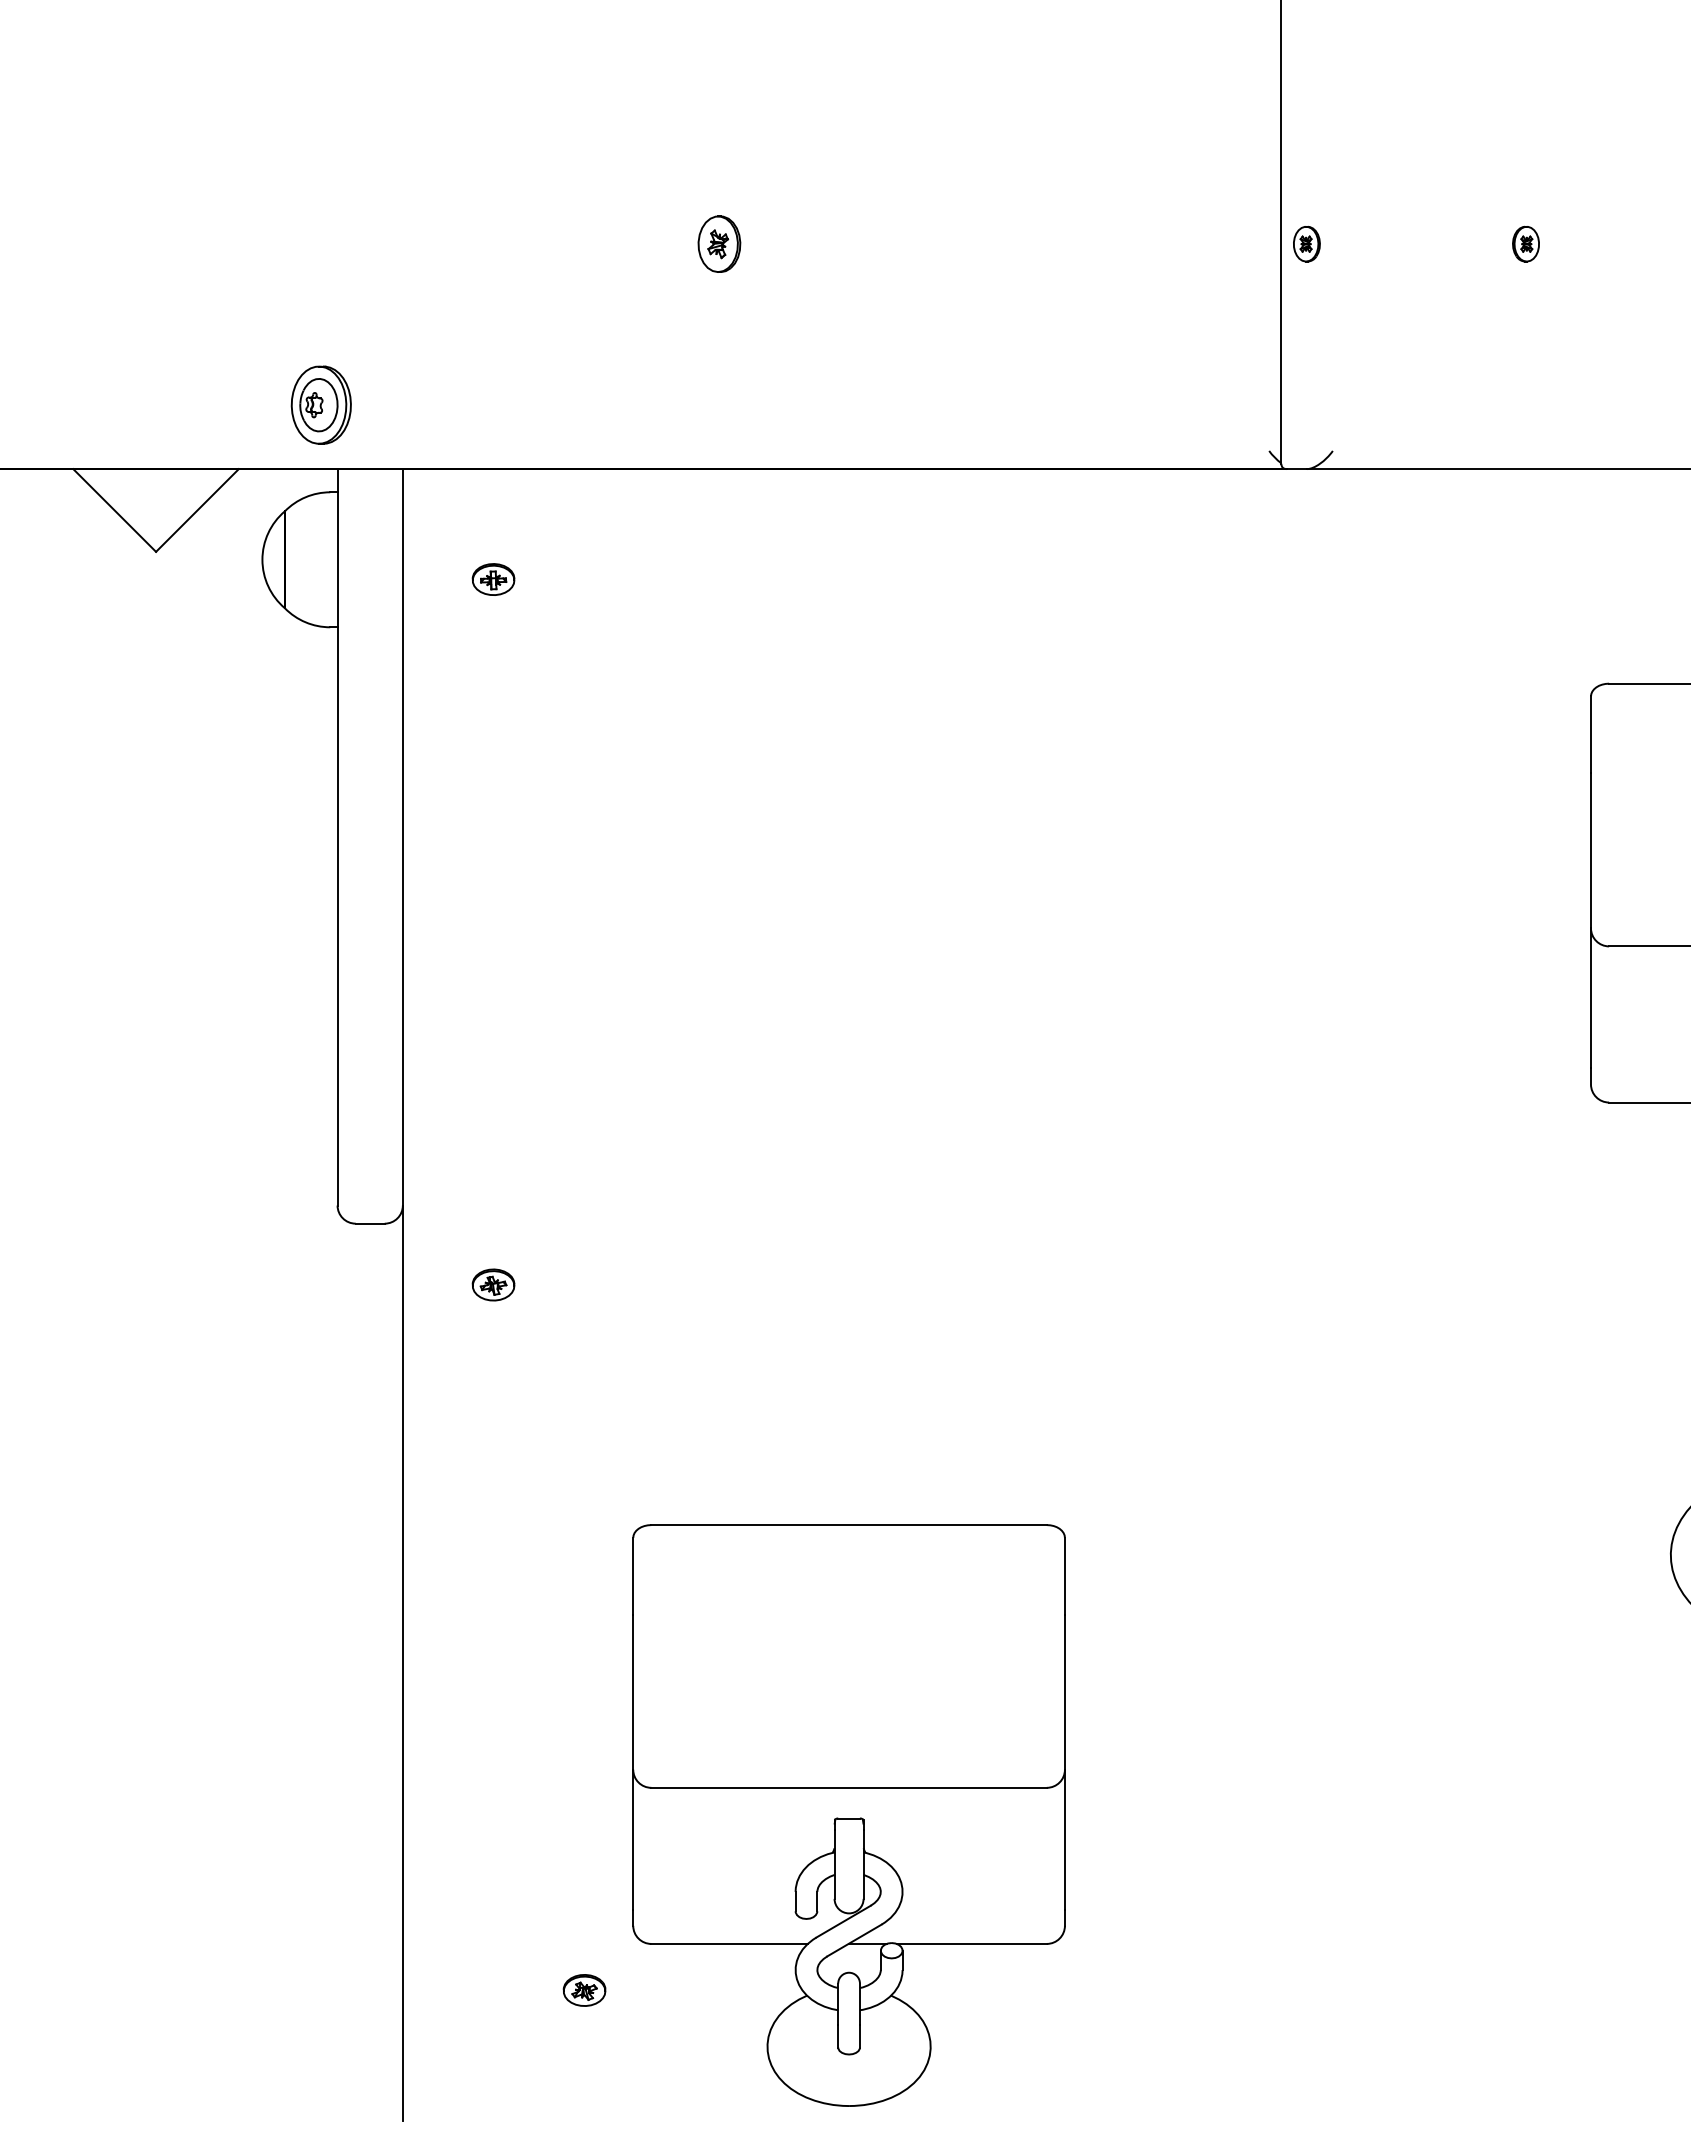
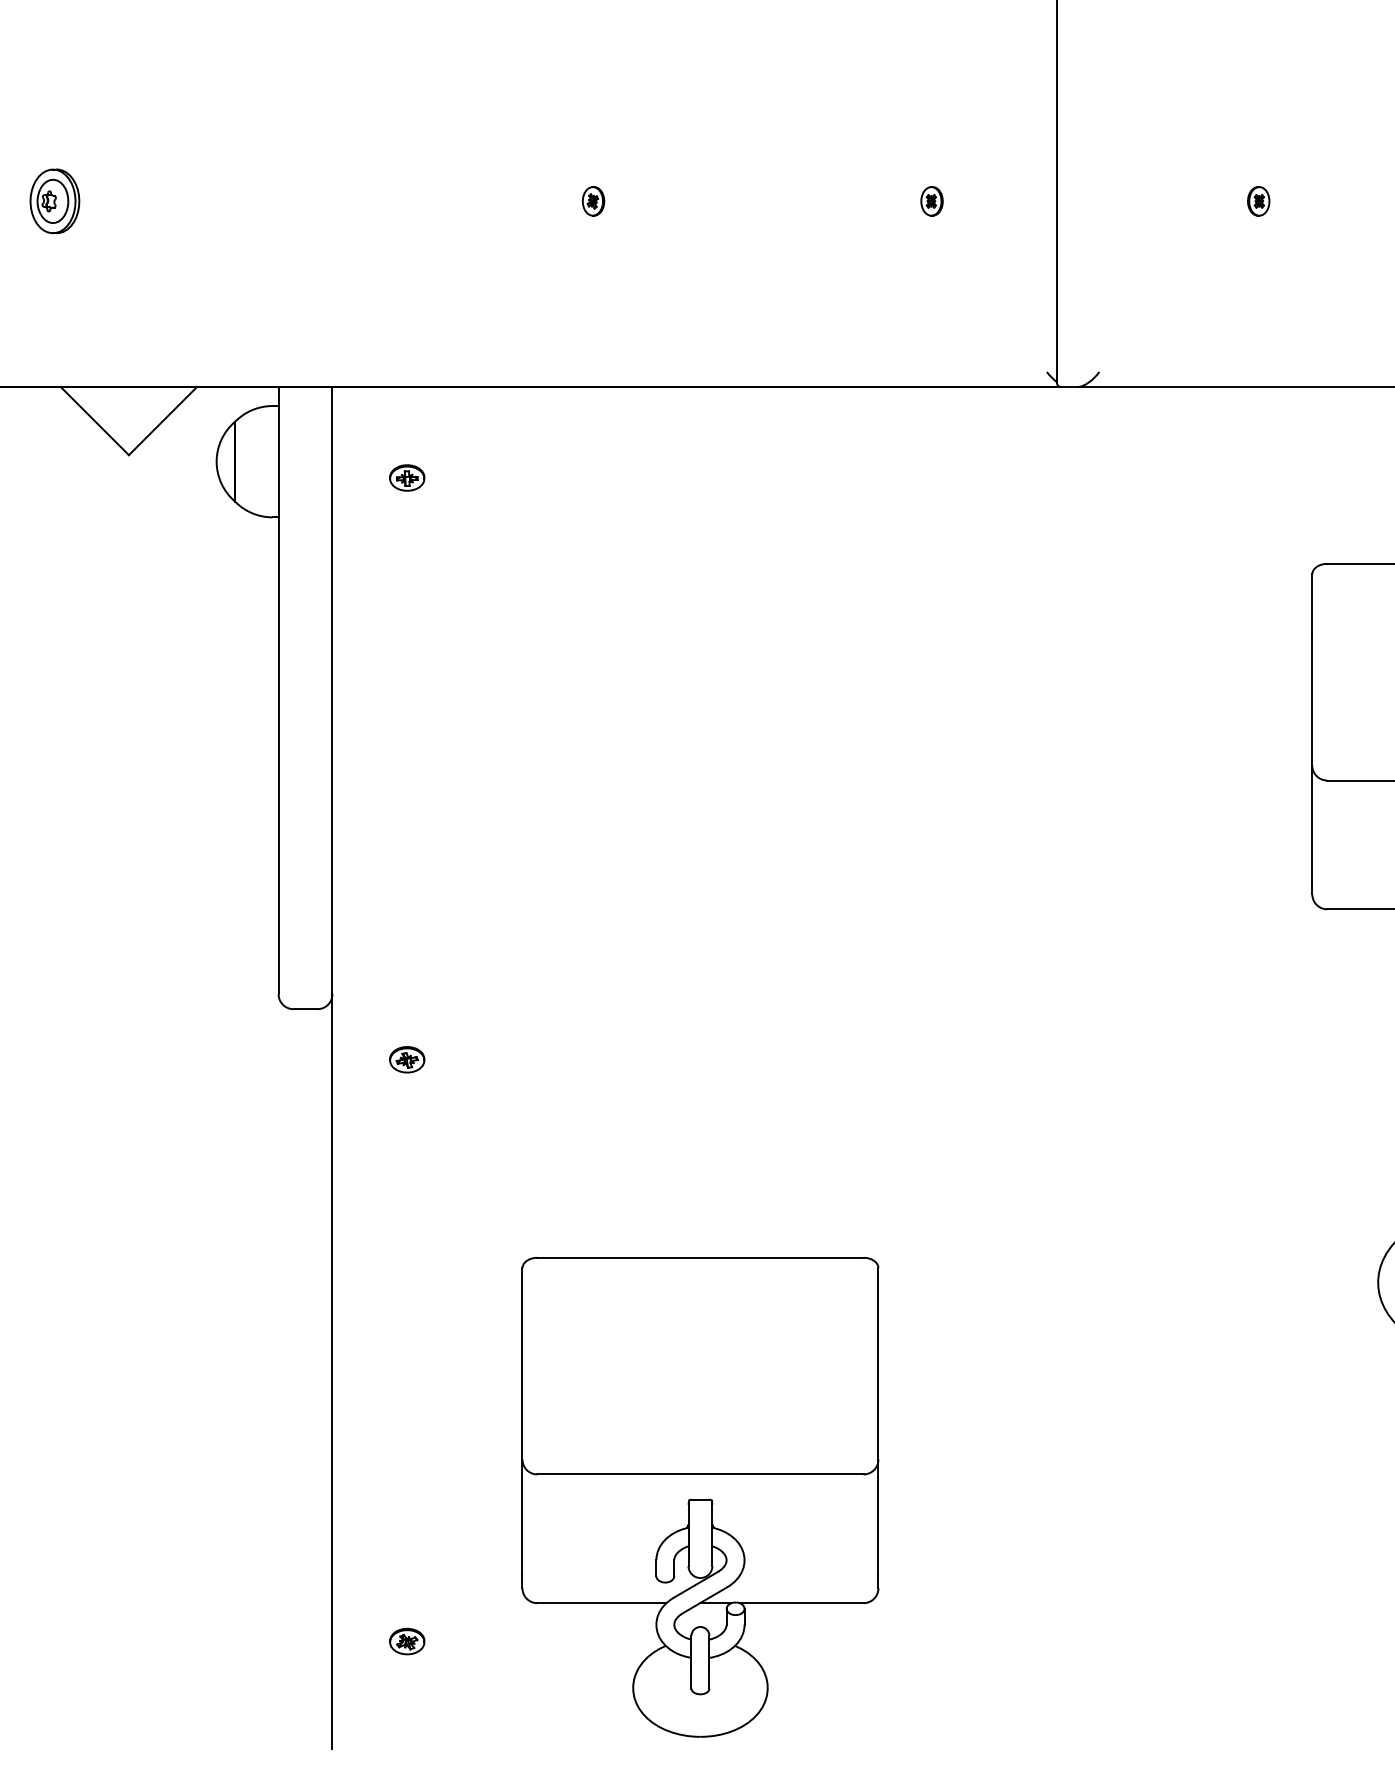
part: (719, 243) -> (593, 200), size x0.62
part: (1306, 243) -> (931, 200), moved
part: (320, 404) -> (54, 200), moved
part: (584, 1990) -> (407, 1641), moved

